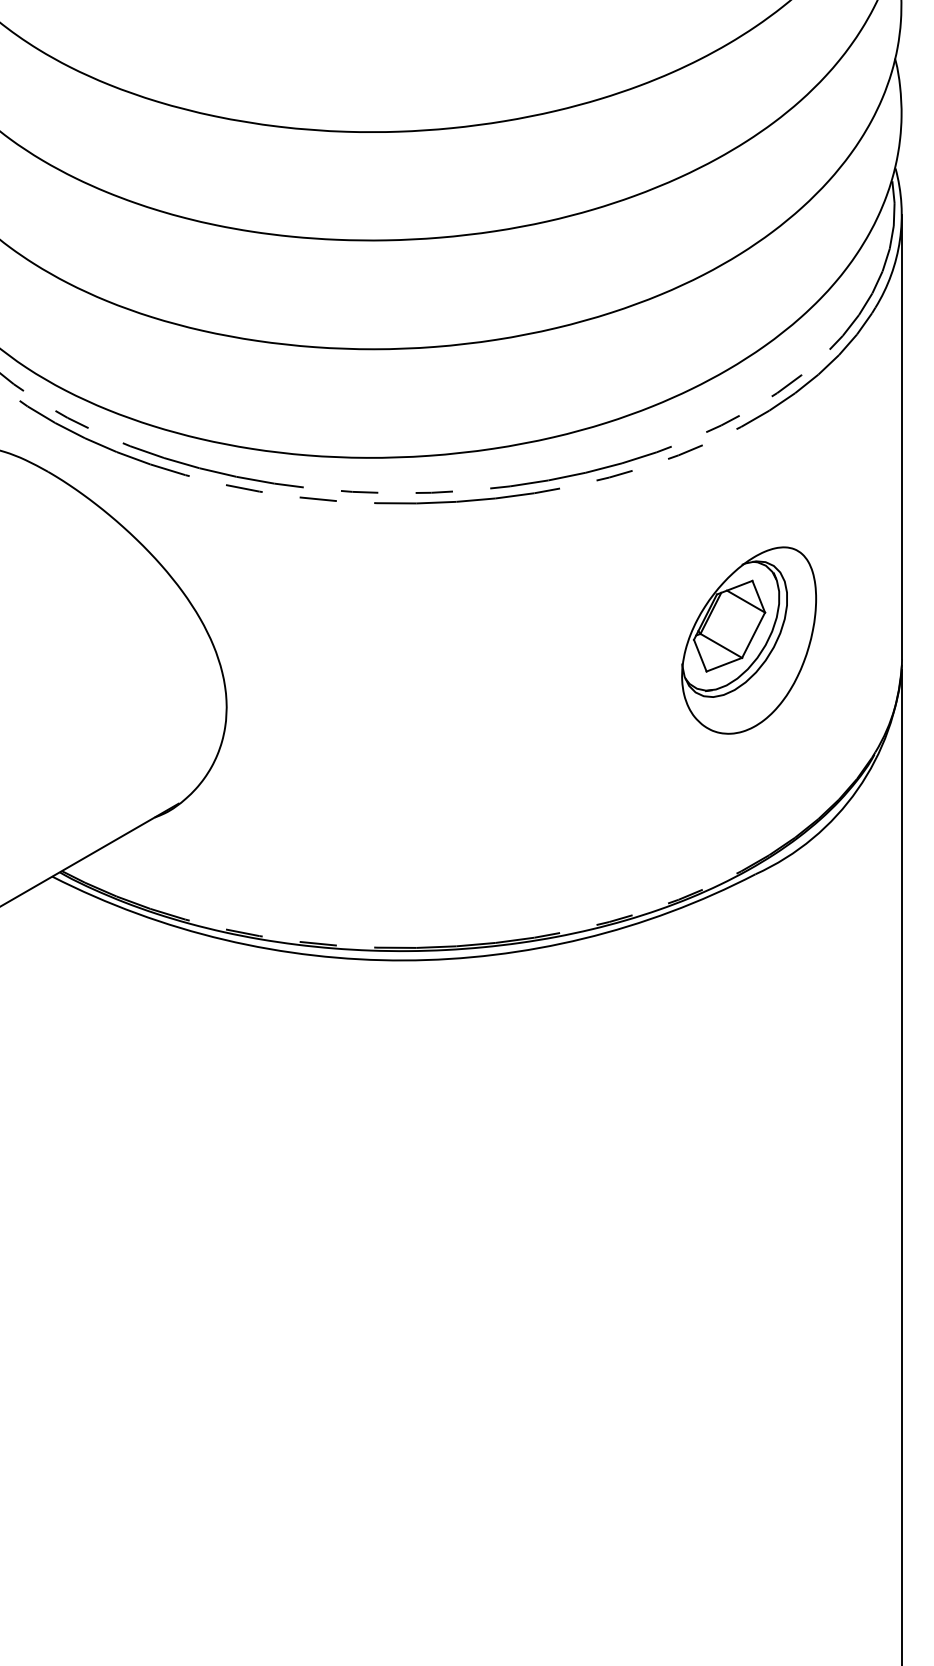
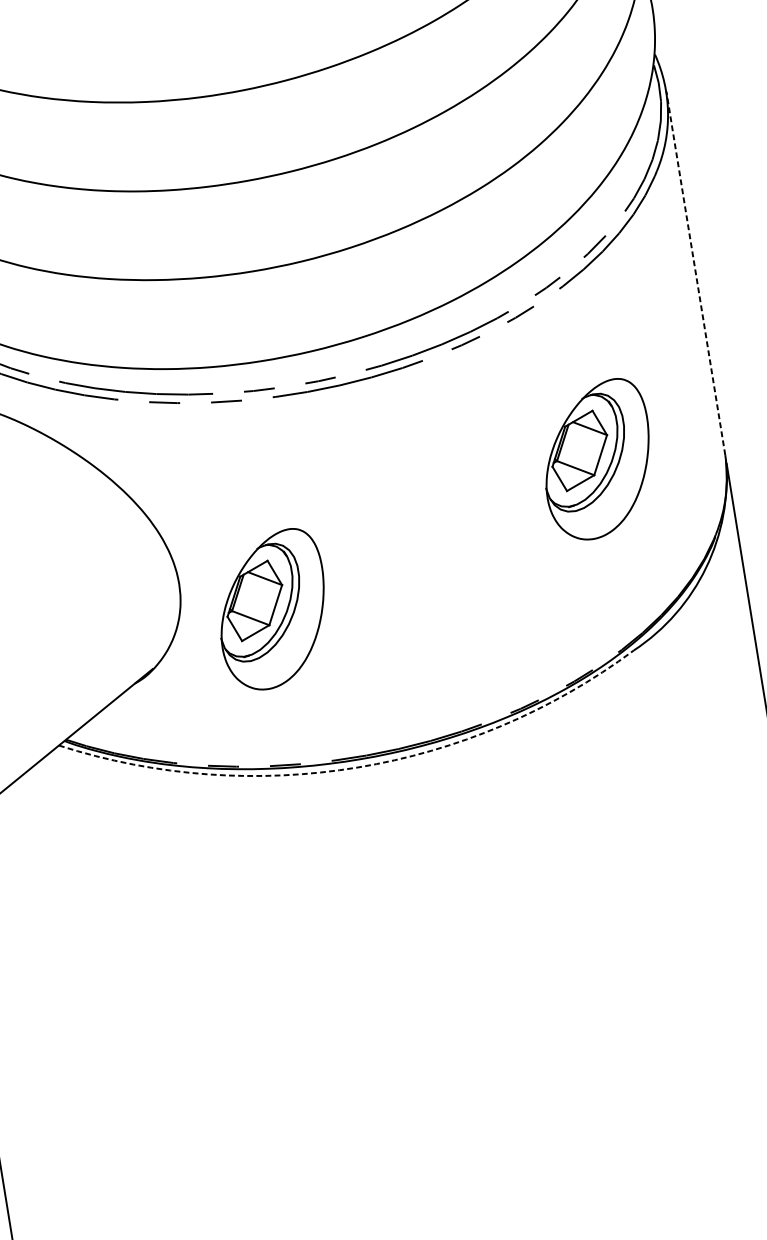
line: (902, 436) -> (696, 272), solid -> dashed
part: (332, 756) -> (272, 610), added
arc: (404, 960) -> (358, 767), solid -> dashed

